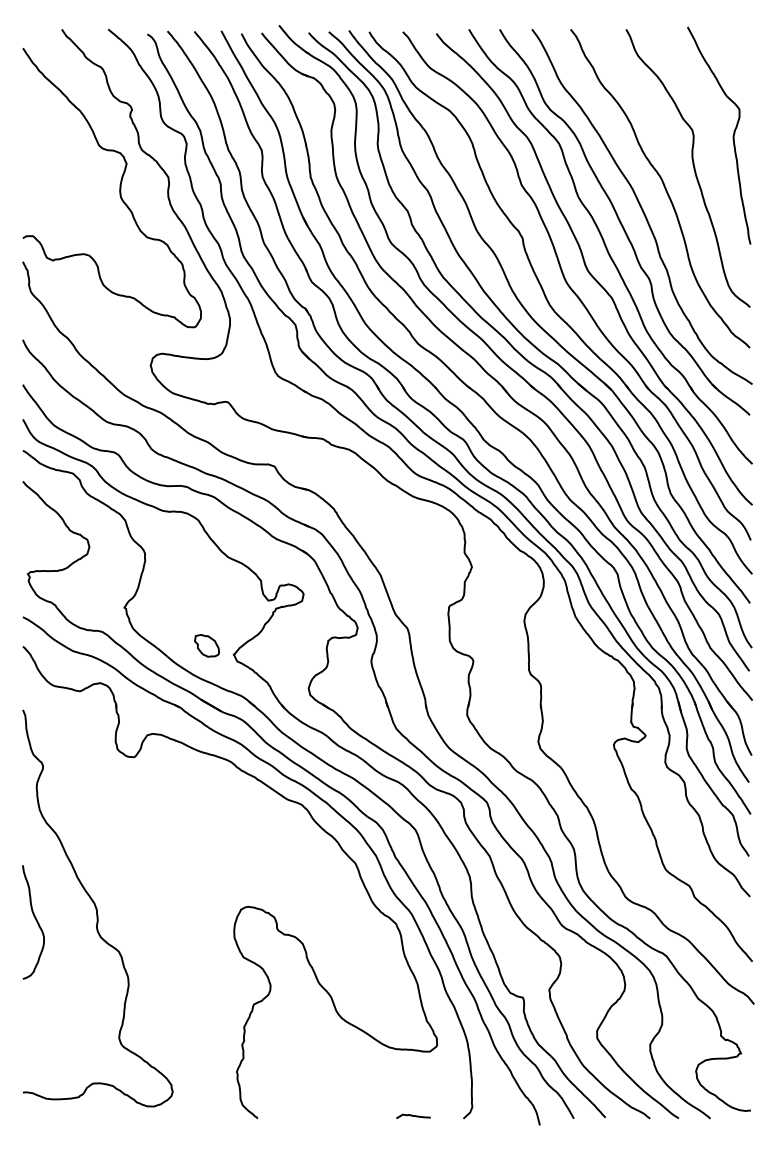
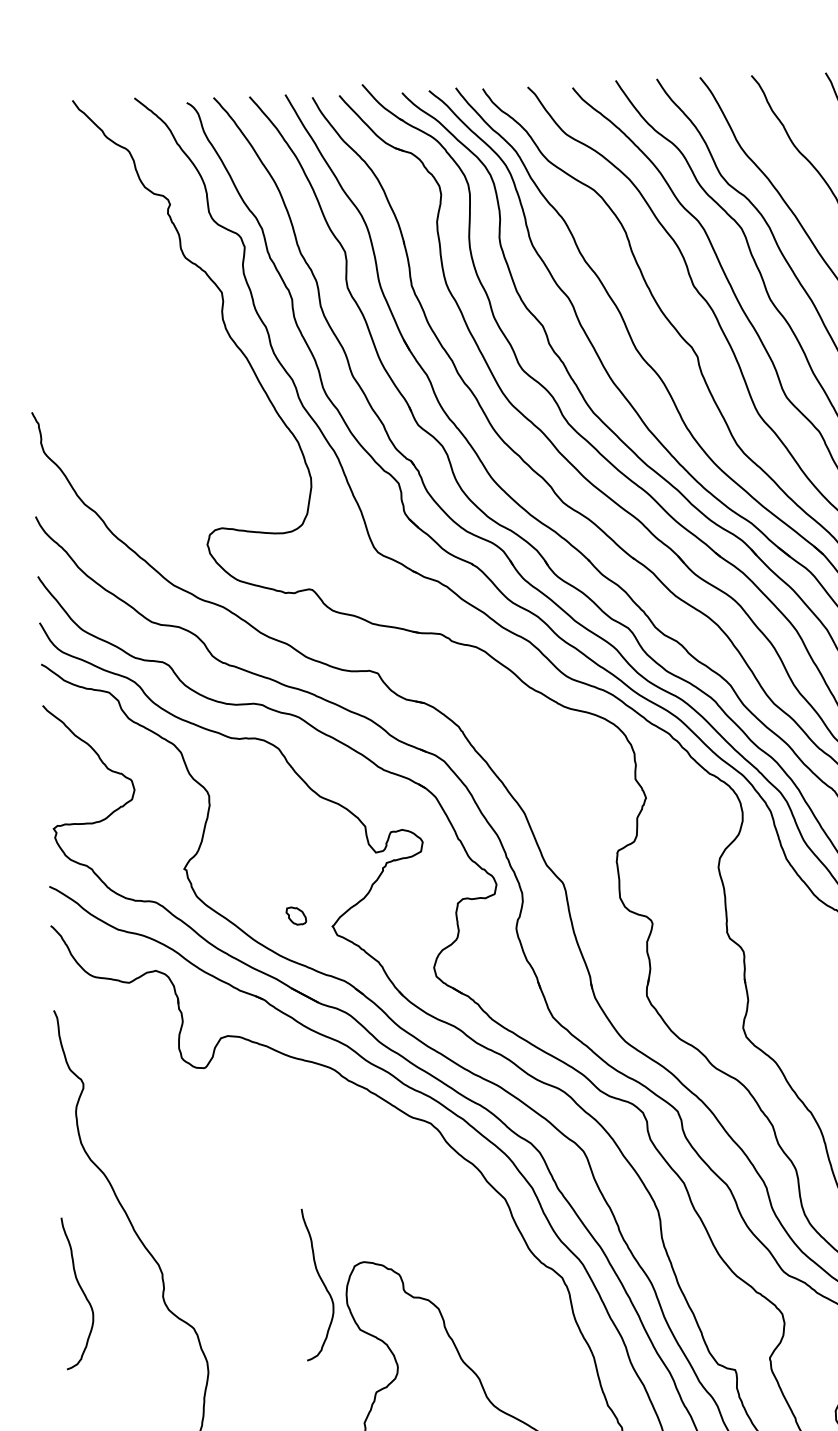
curve: (119, 188) -> (157, 309), removed
part: (206, 645) -> (295, 915), size x0.6
curve: (215, 920) -> (321, 1282), added

